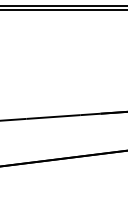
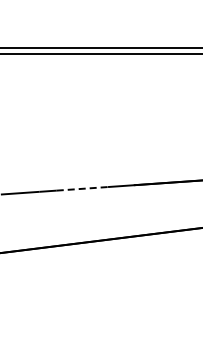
line: (60, 116) -> (82, 188), solid -> dashed

